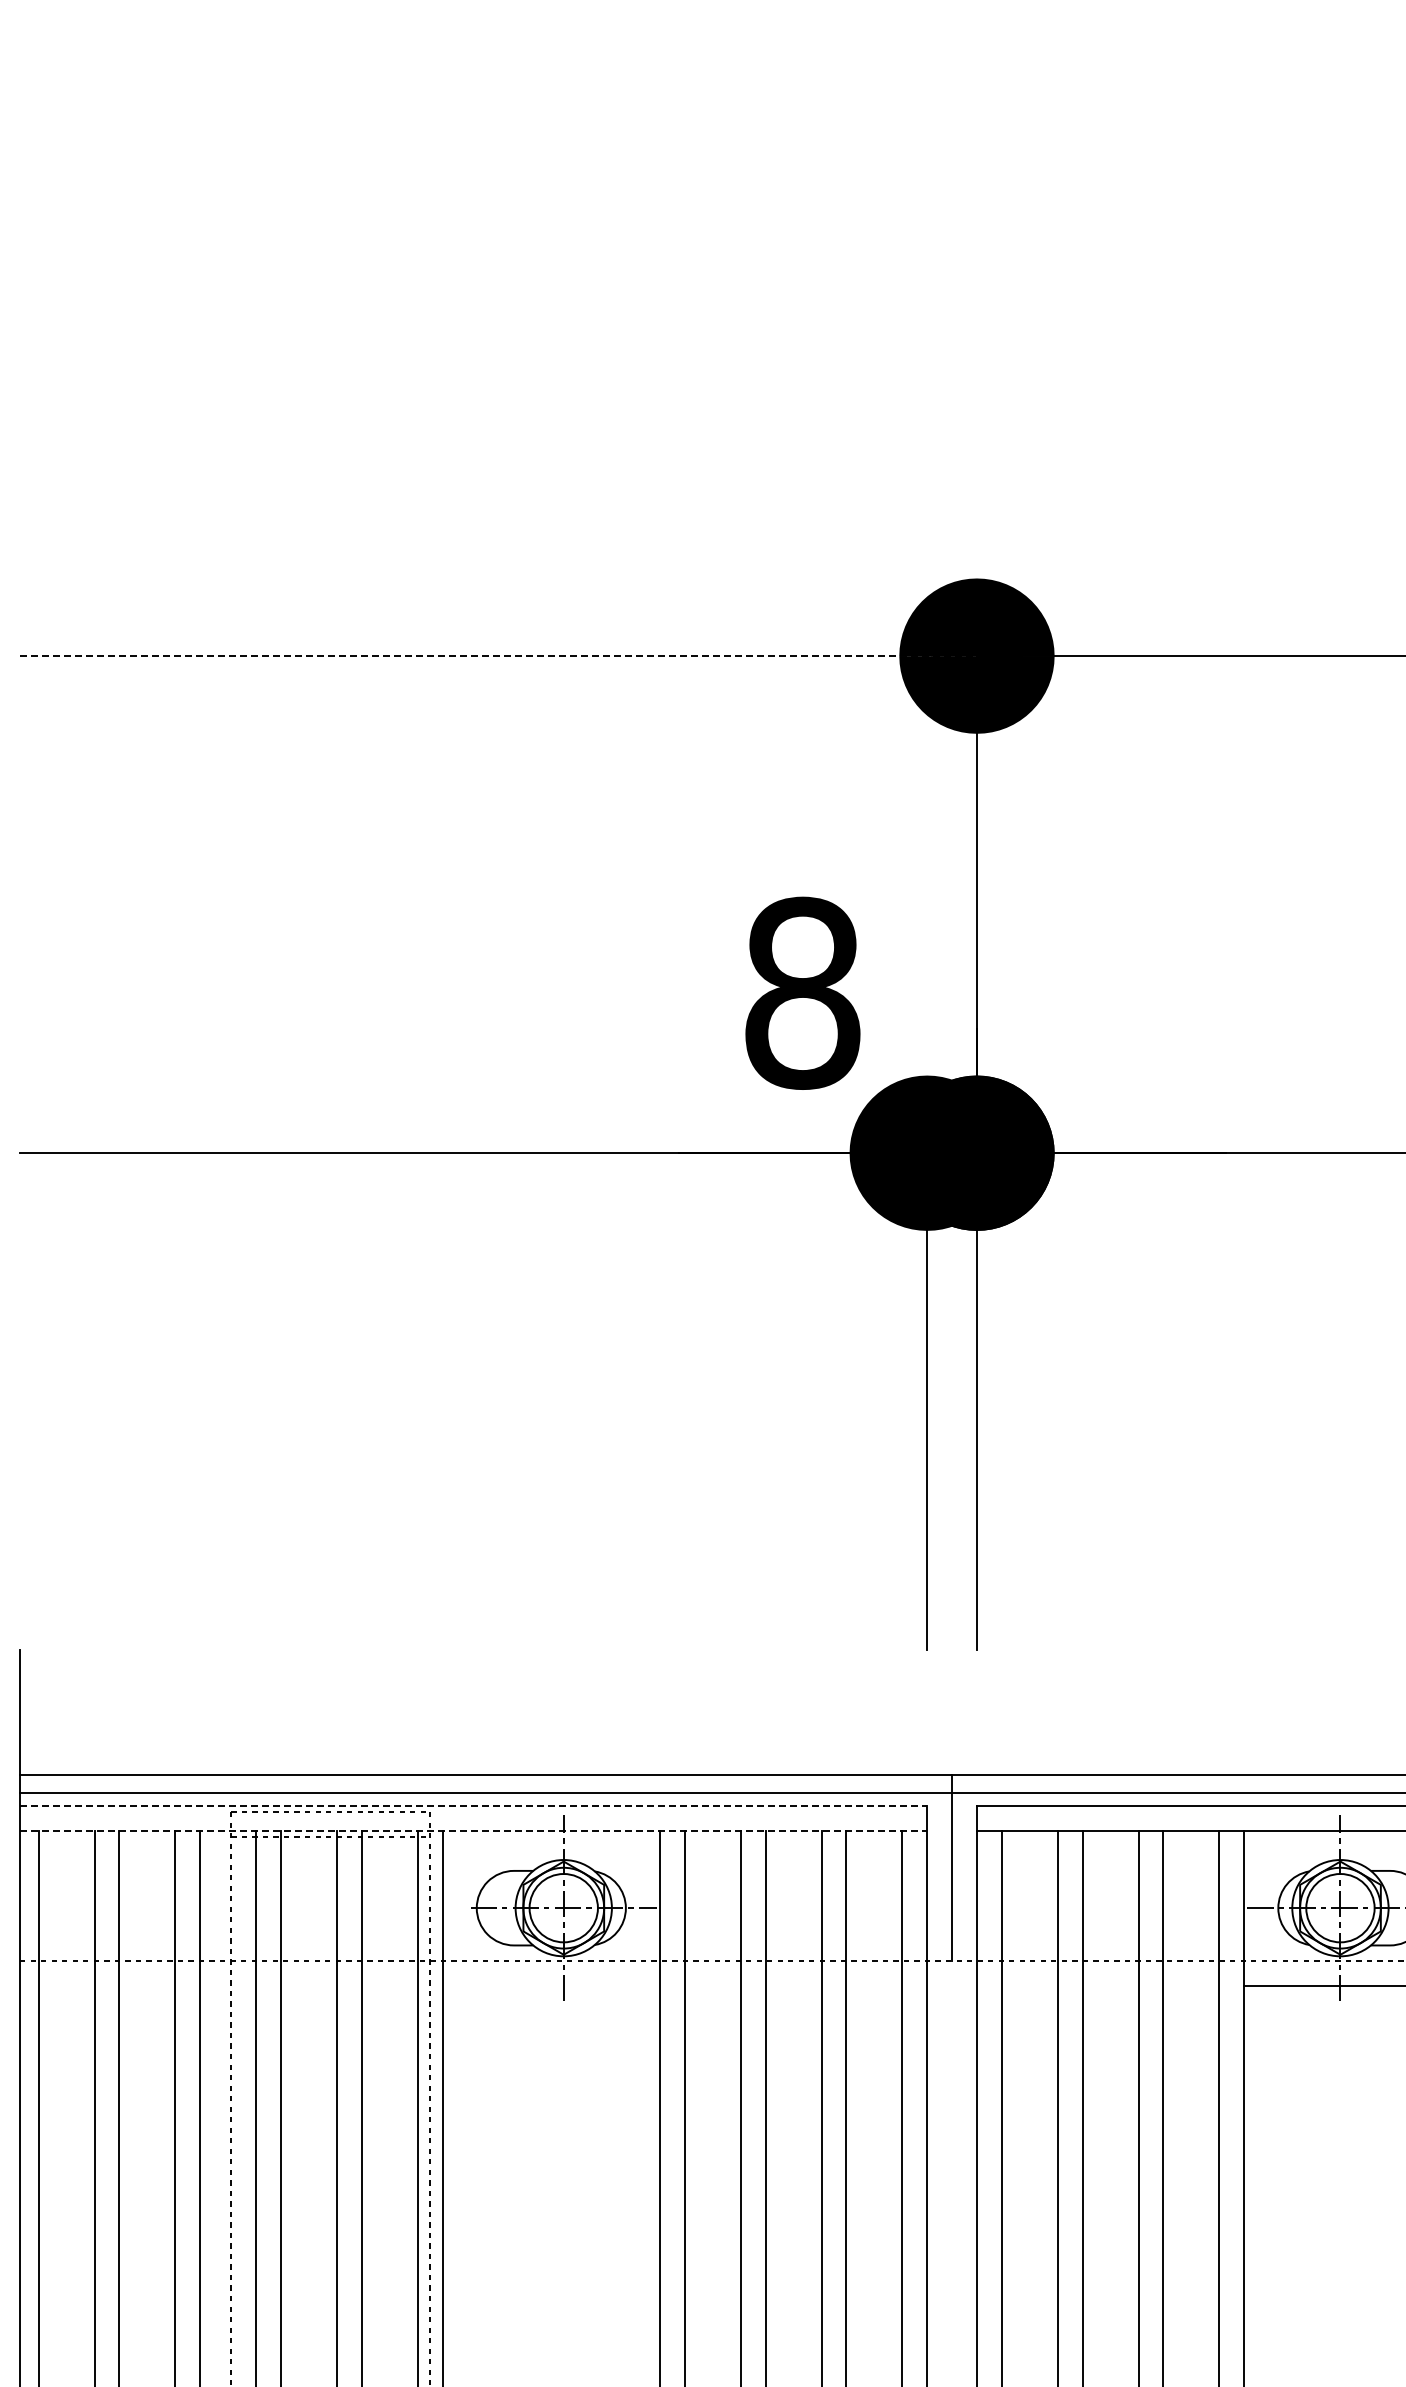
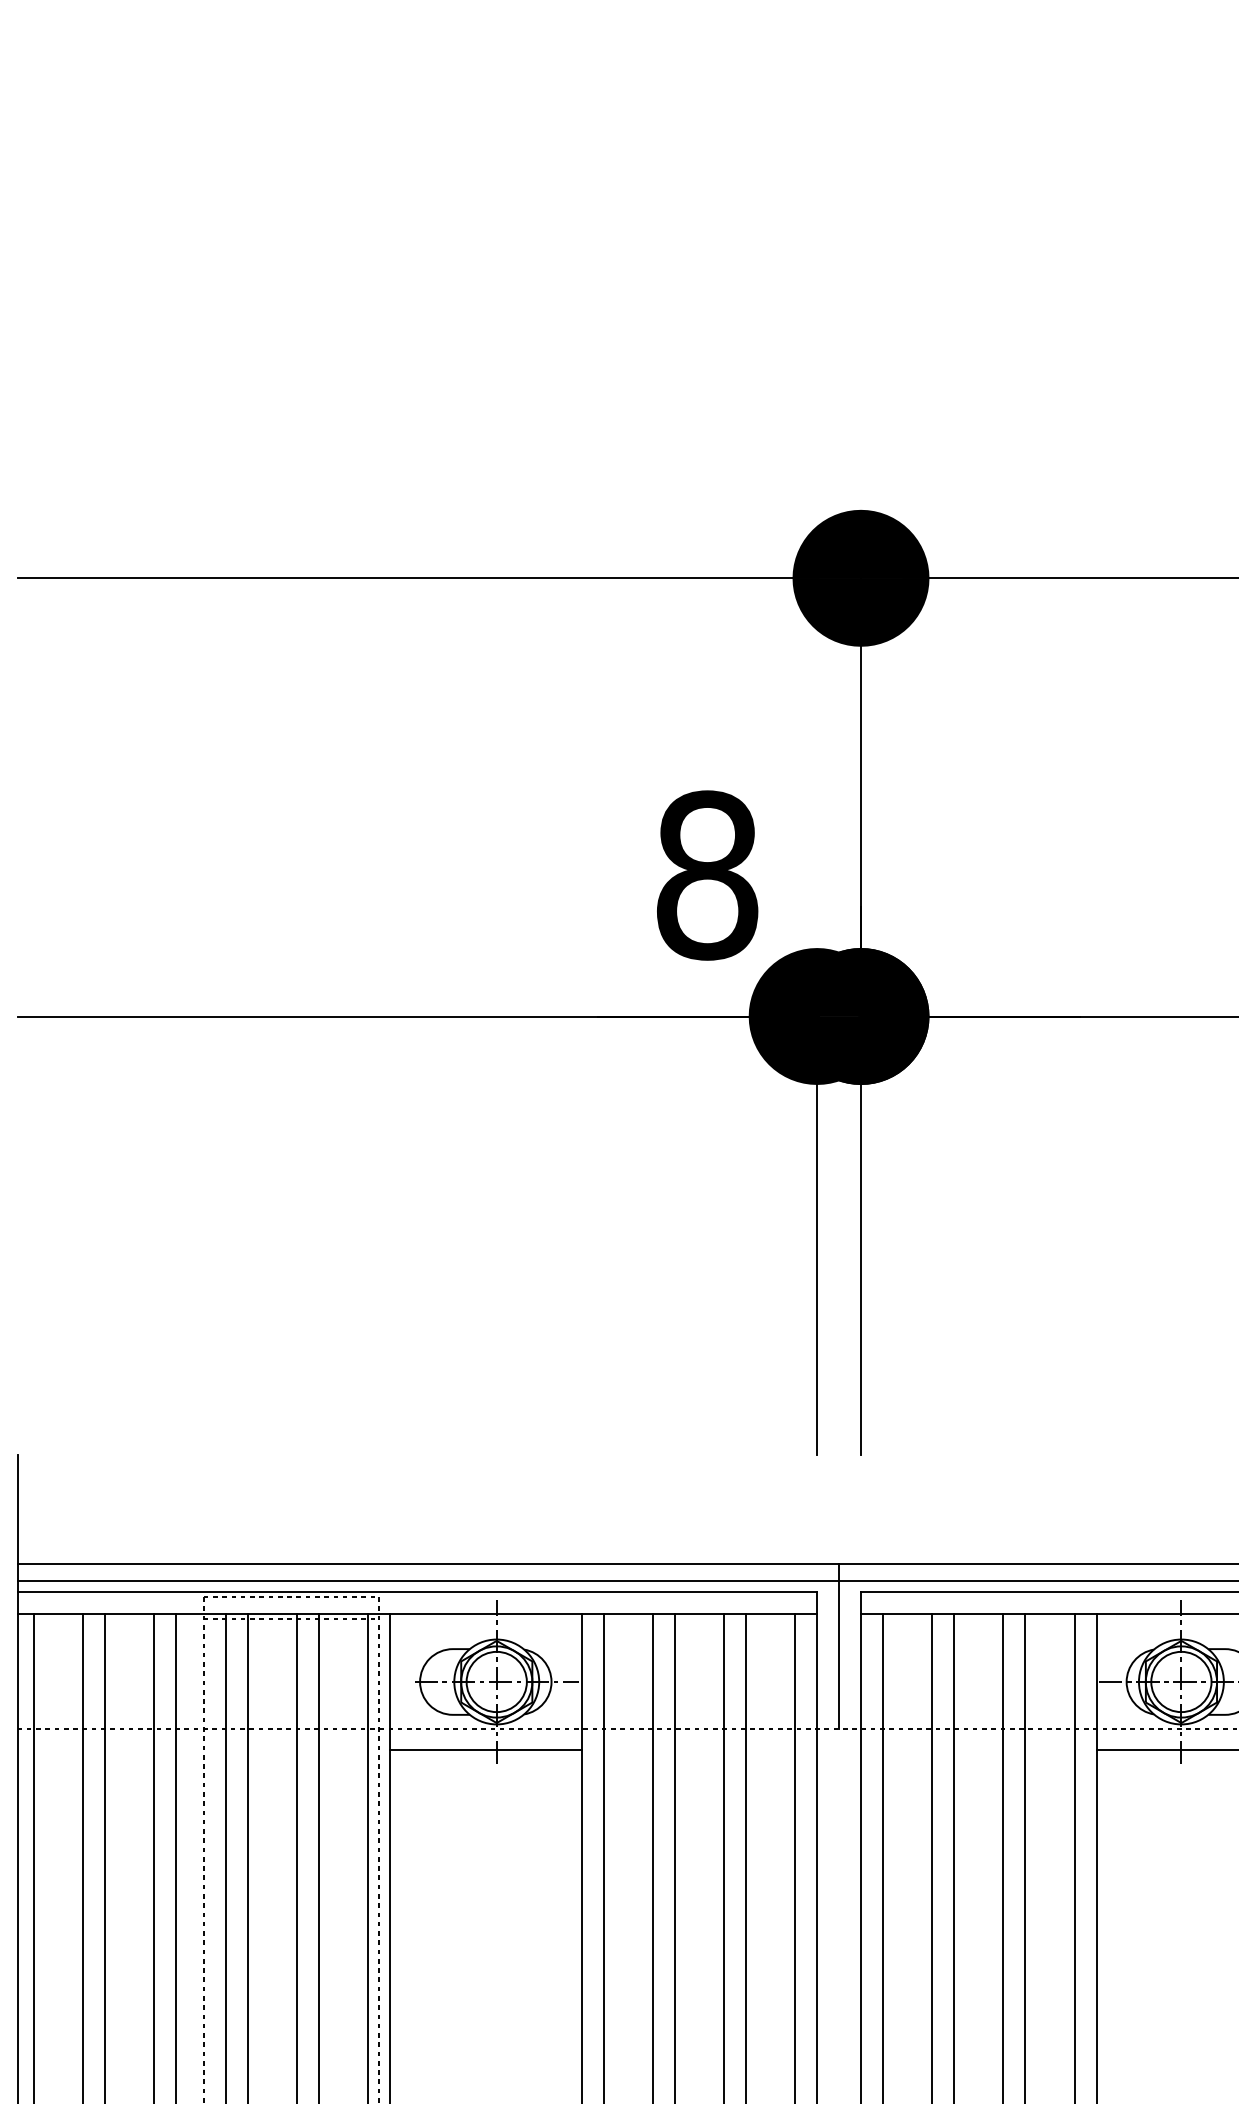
line: (499, 656) -> (440, 578), dashed -> solid
line: (473, 1805) -> (417, 1591), dashed -> solid
line: (473, 1830) -> (417, 1613), dashed -> solid
line: (551, 1985) -> (485, 1750), added

